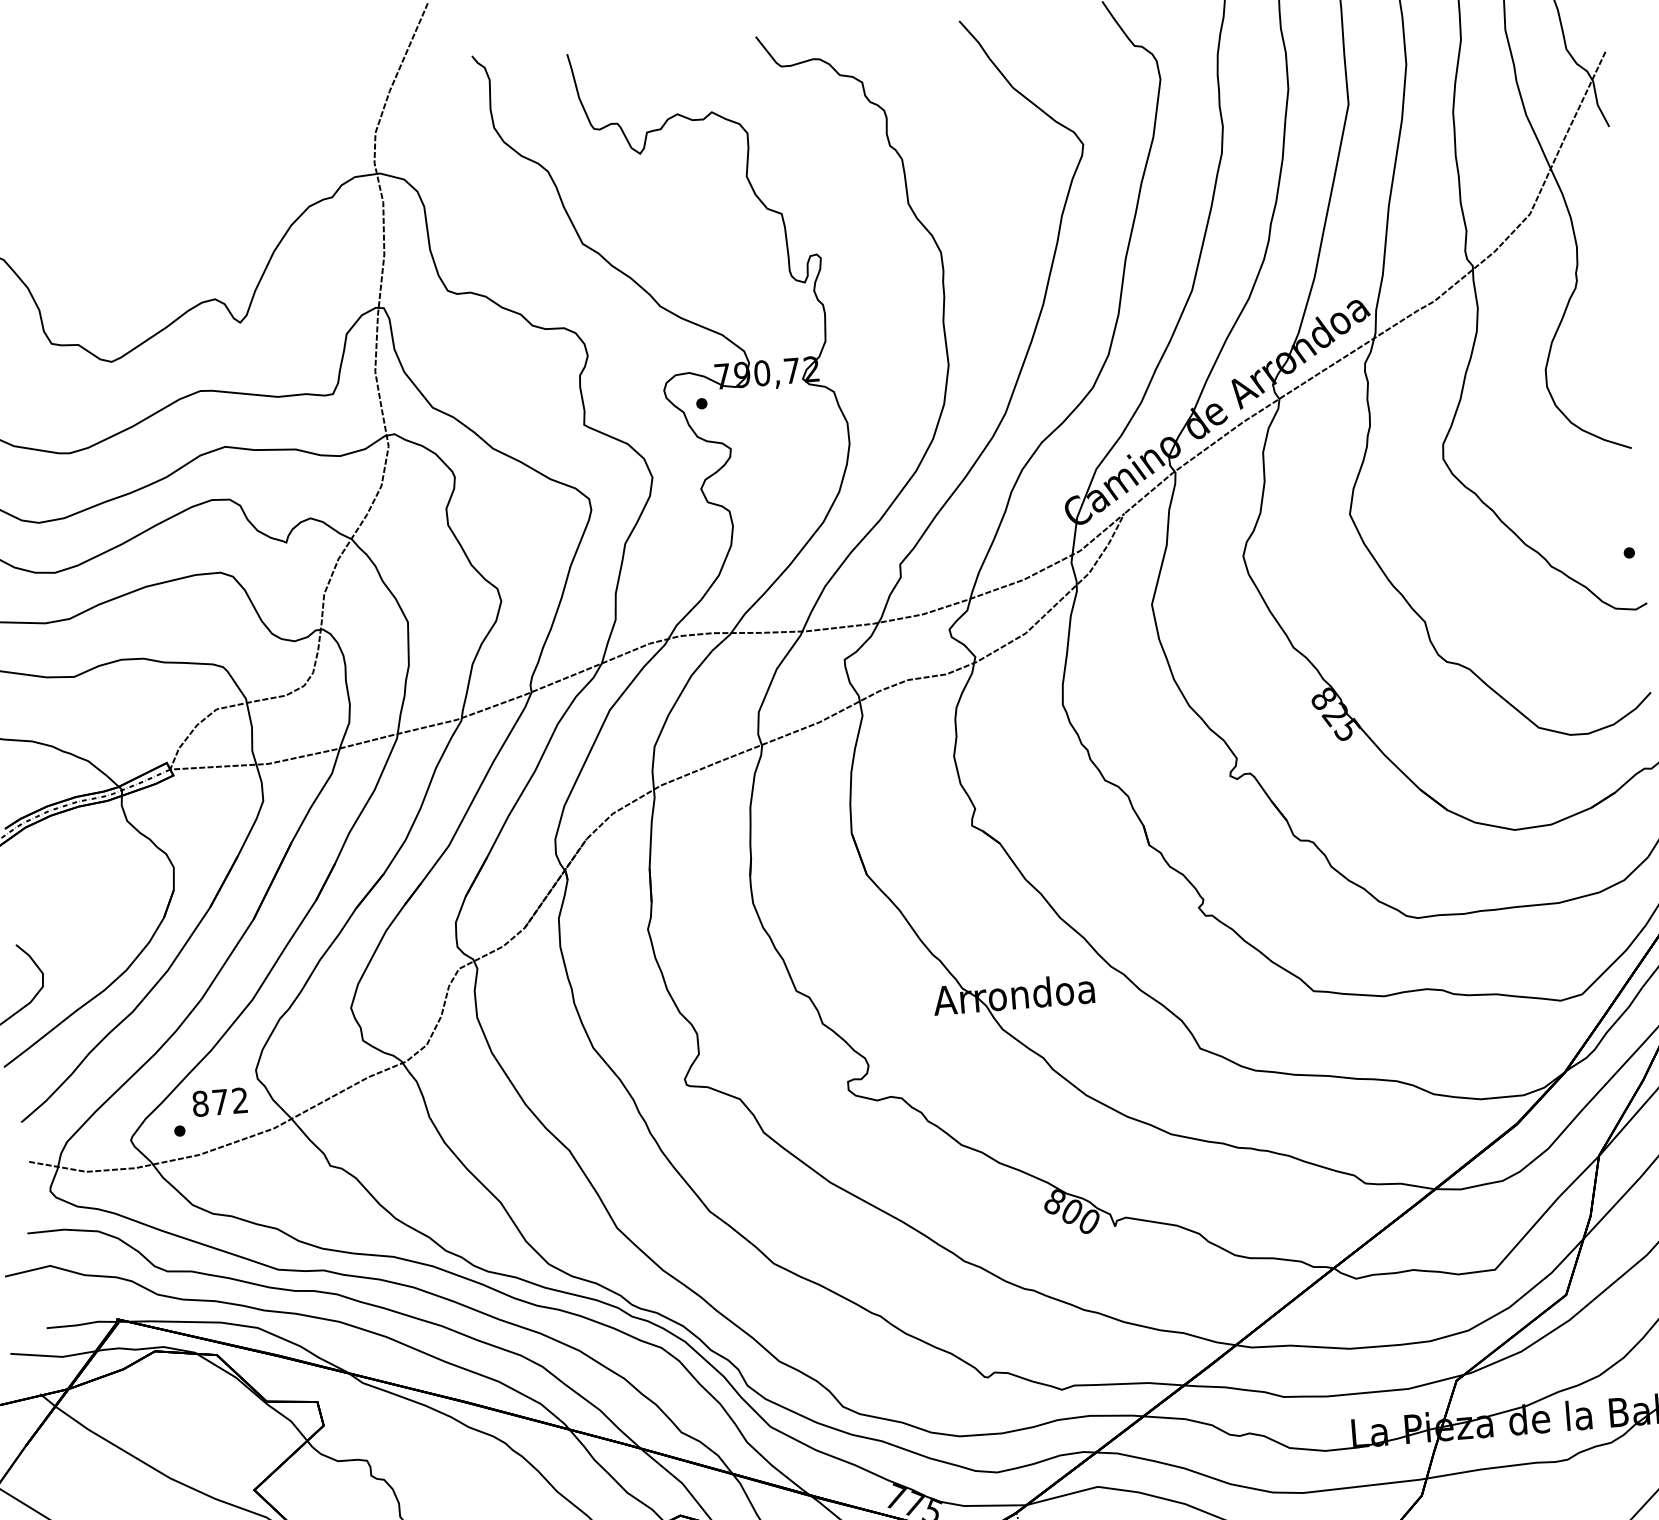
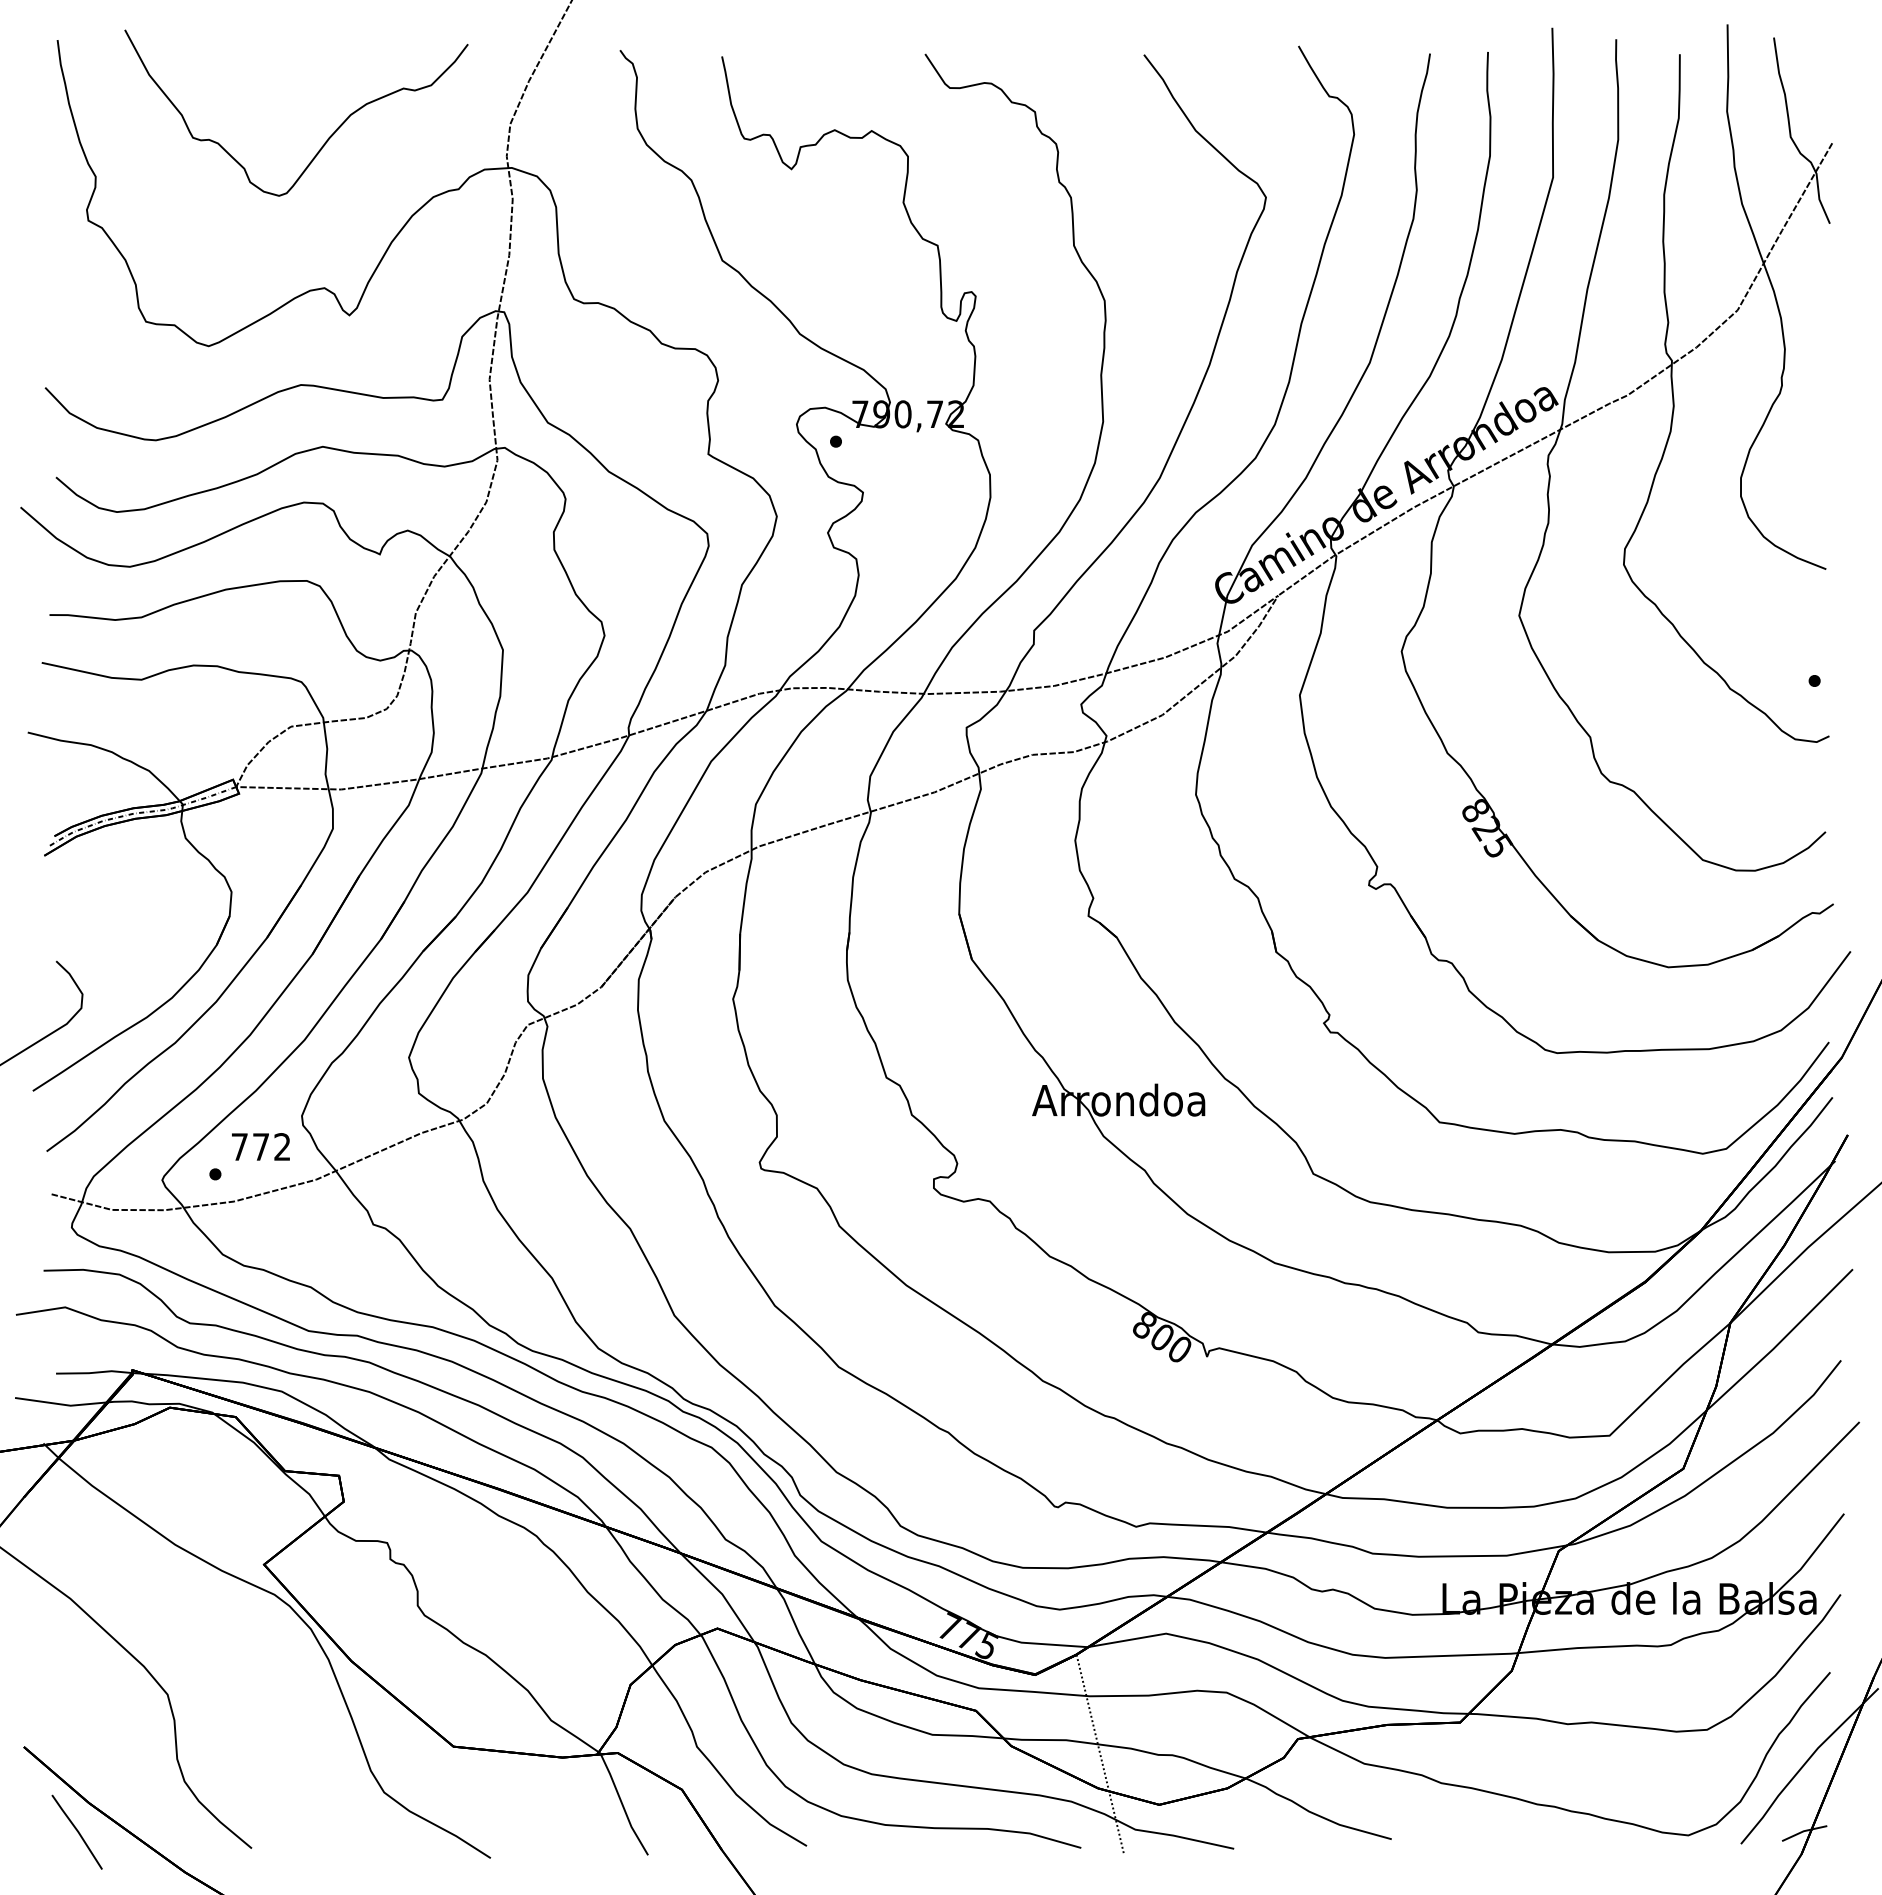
curve: (206, 159) -> (327, 138), added
text: (200, 1104) -> (239, 1147), 872 -> 772

